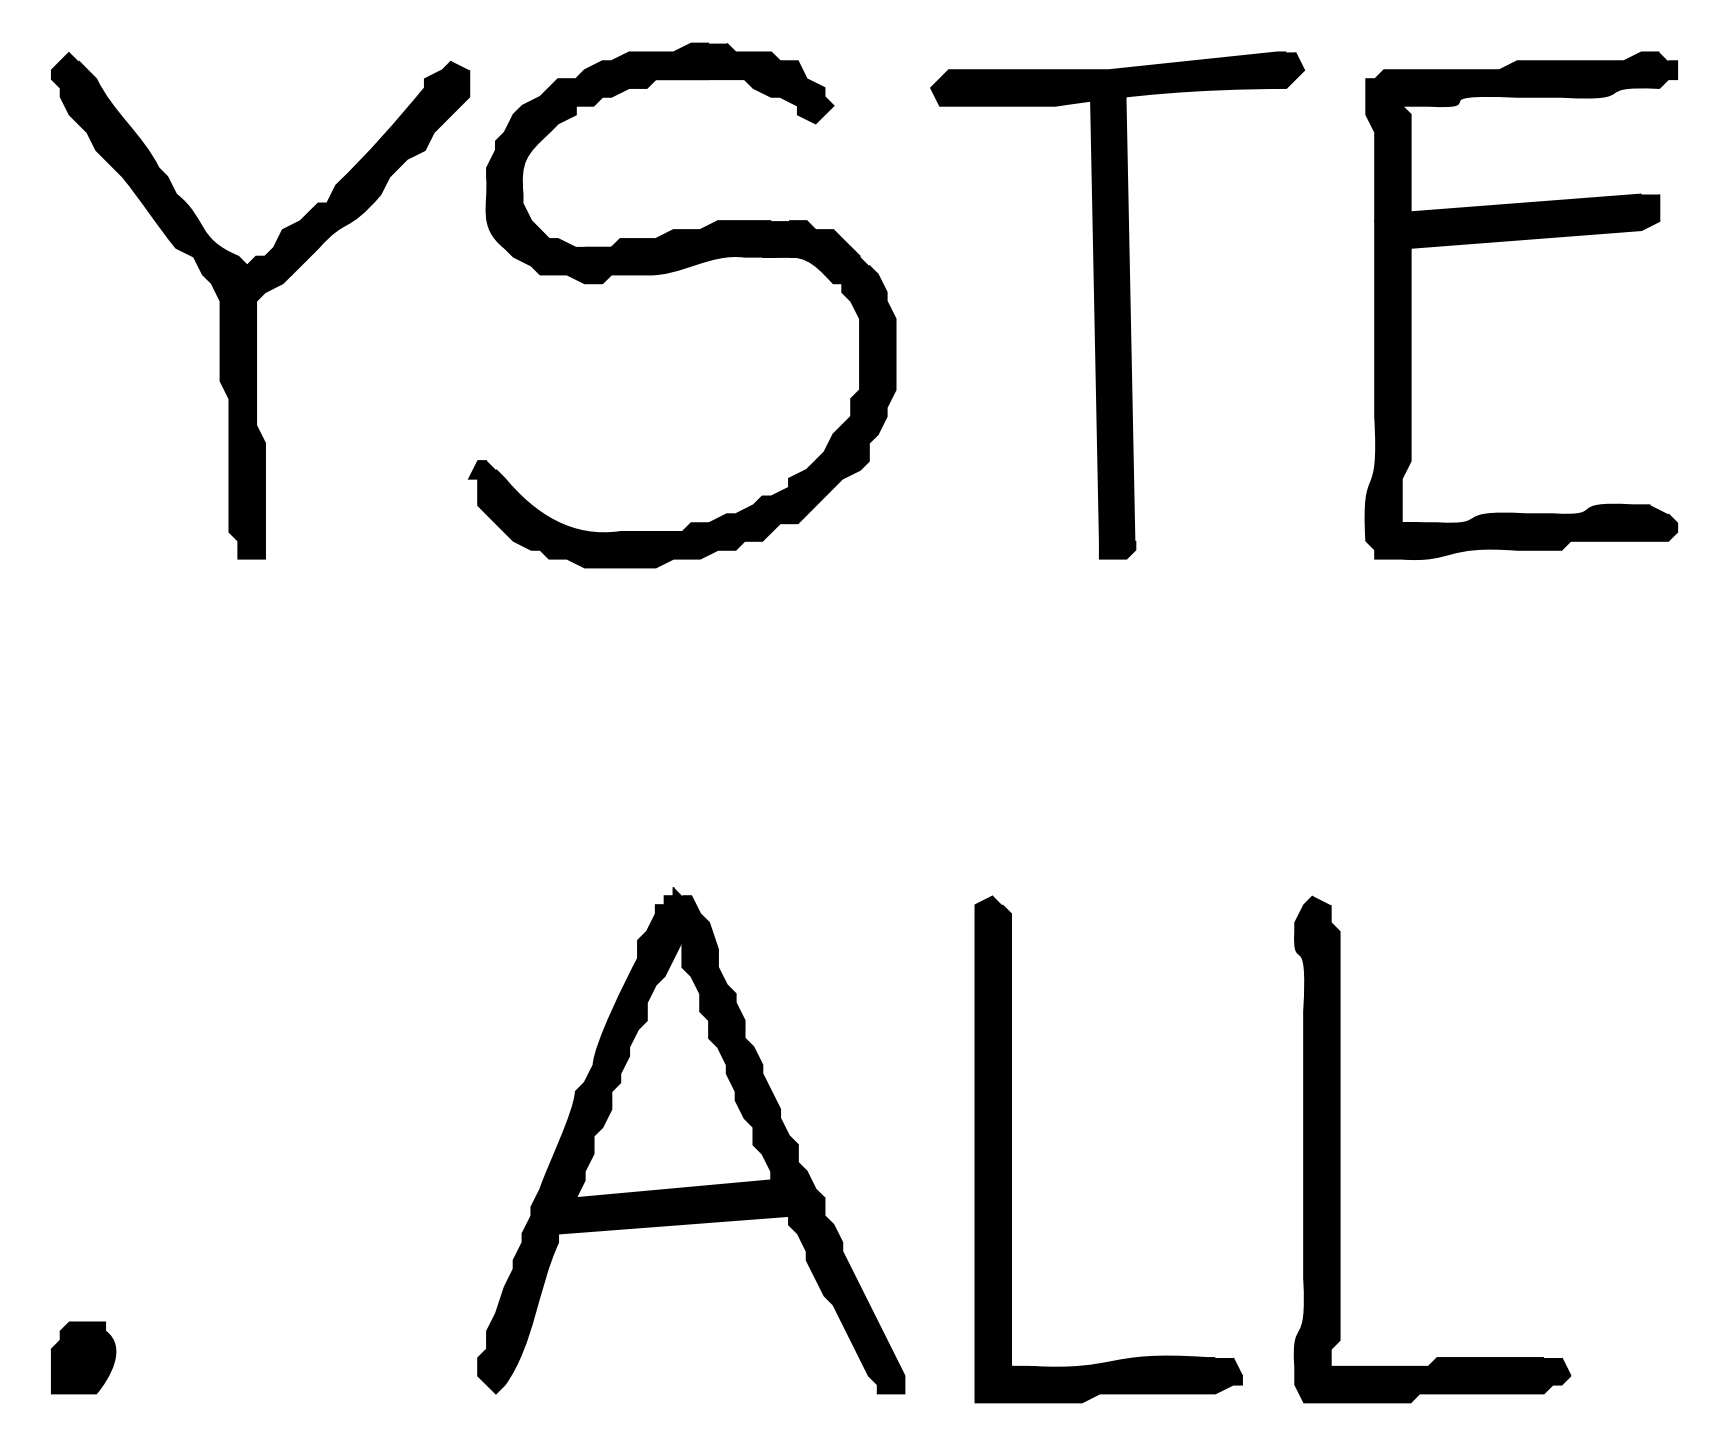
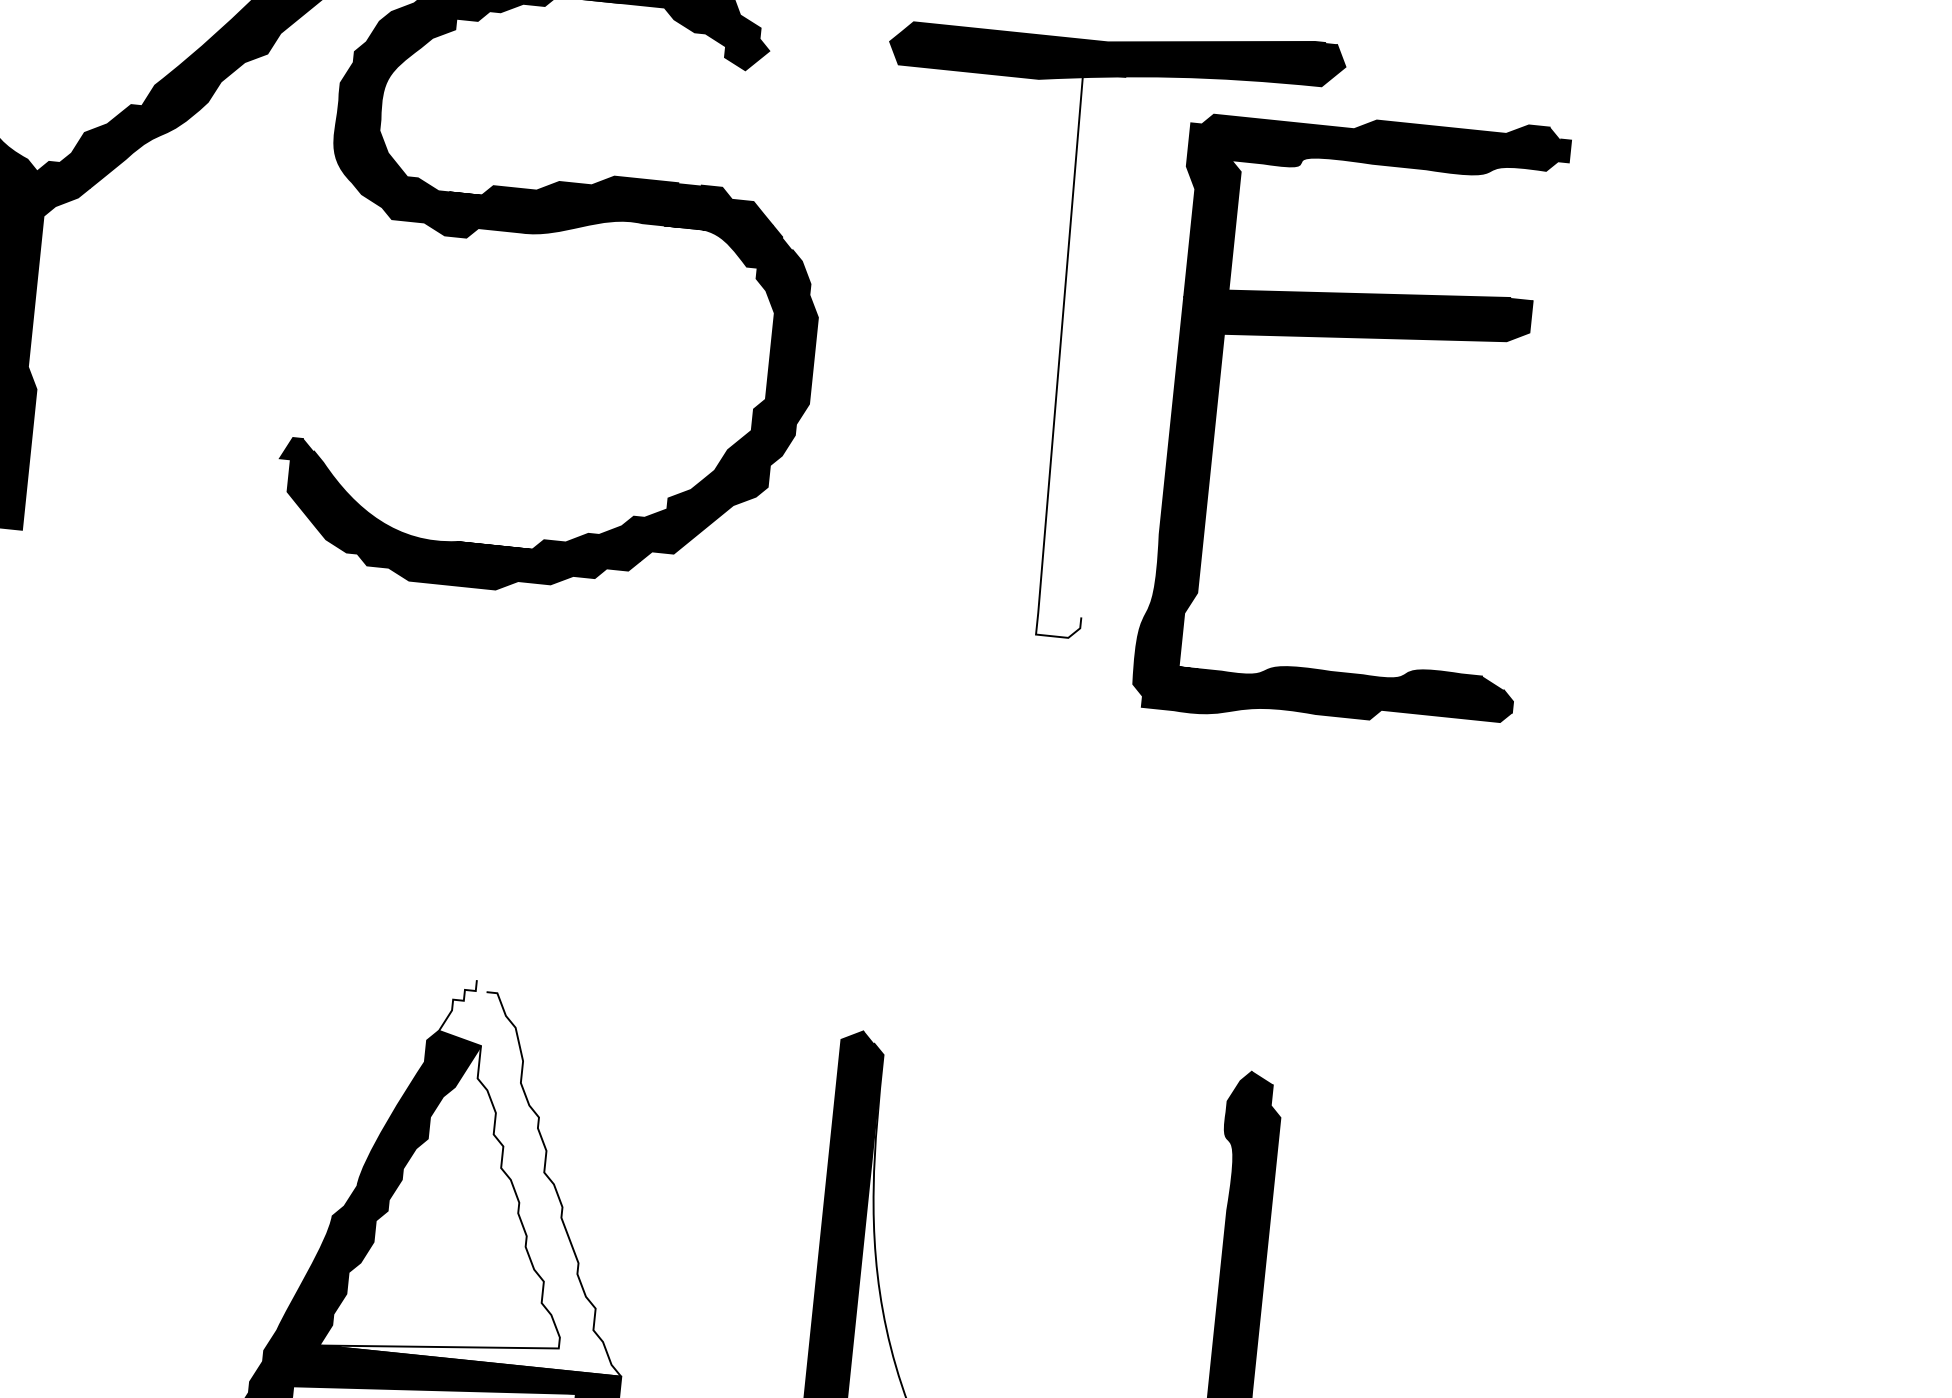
part: (1510, 241) -> (1346, 338), moved
fill: (1112, 327) -> (1080, 355), removed
fill: (699, 1042) -> (488, 1172), removed

